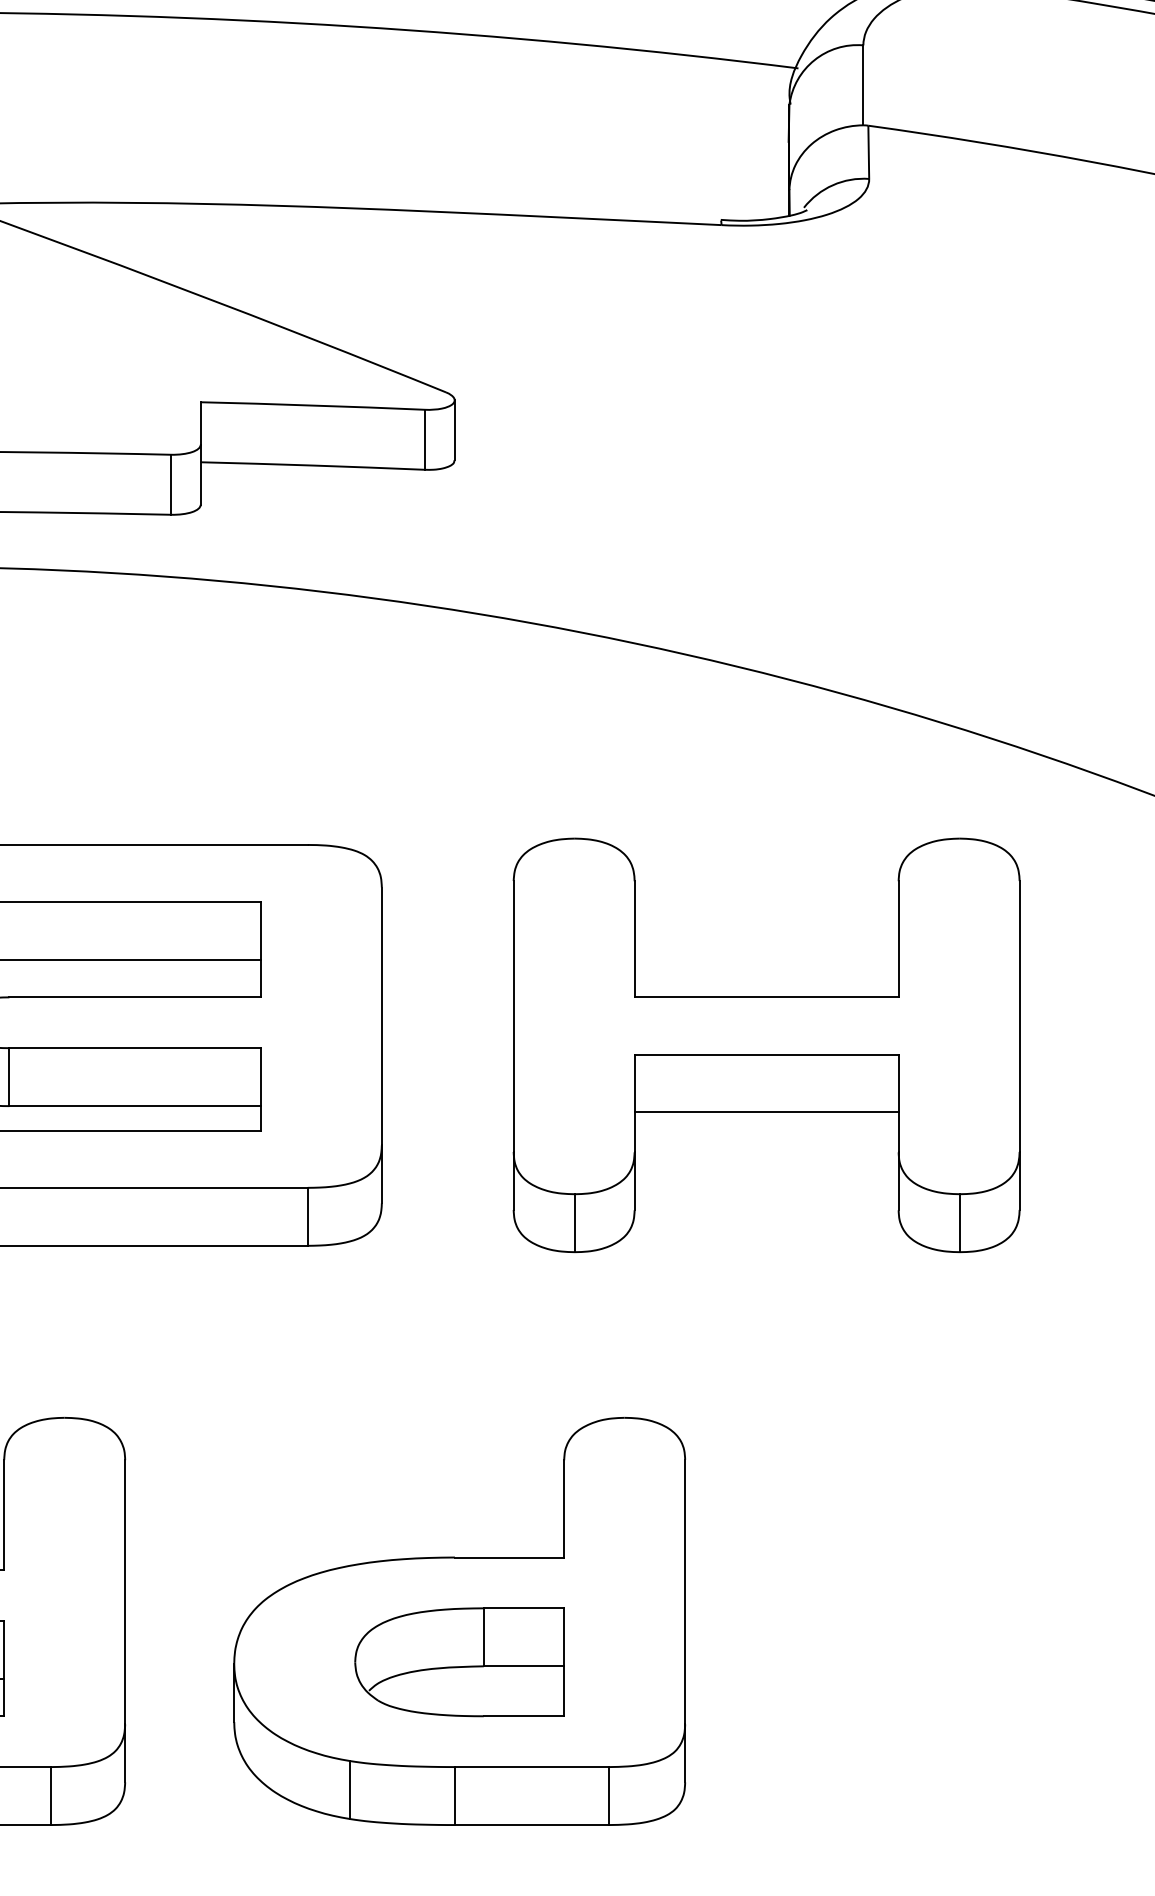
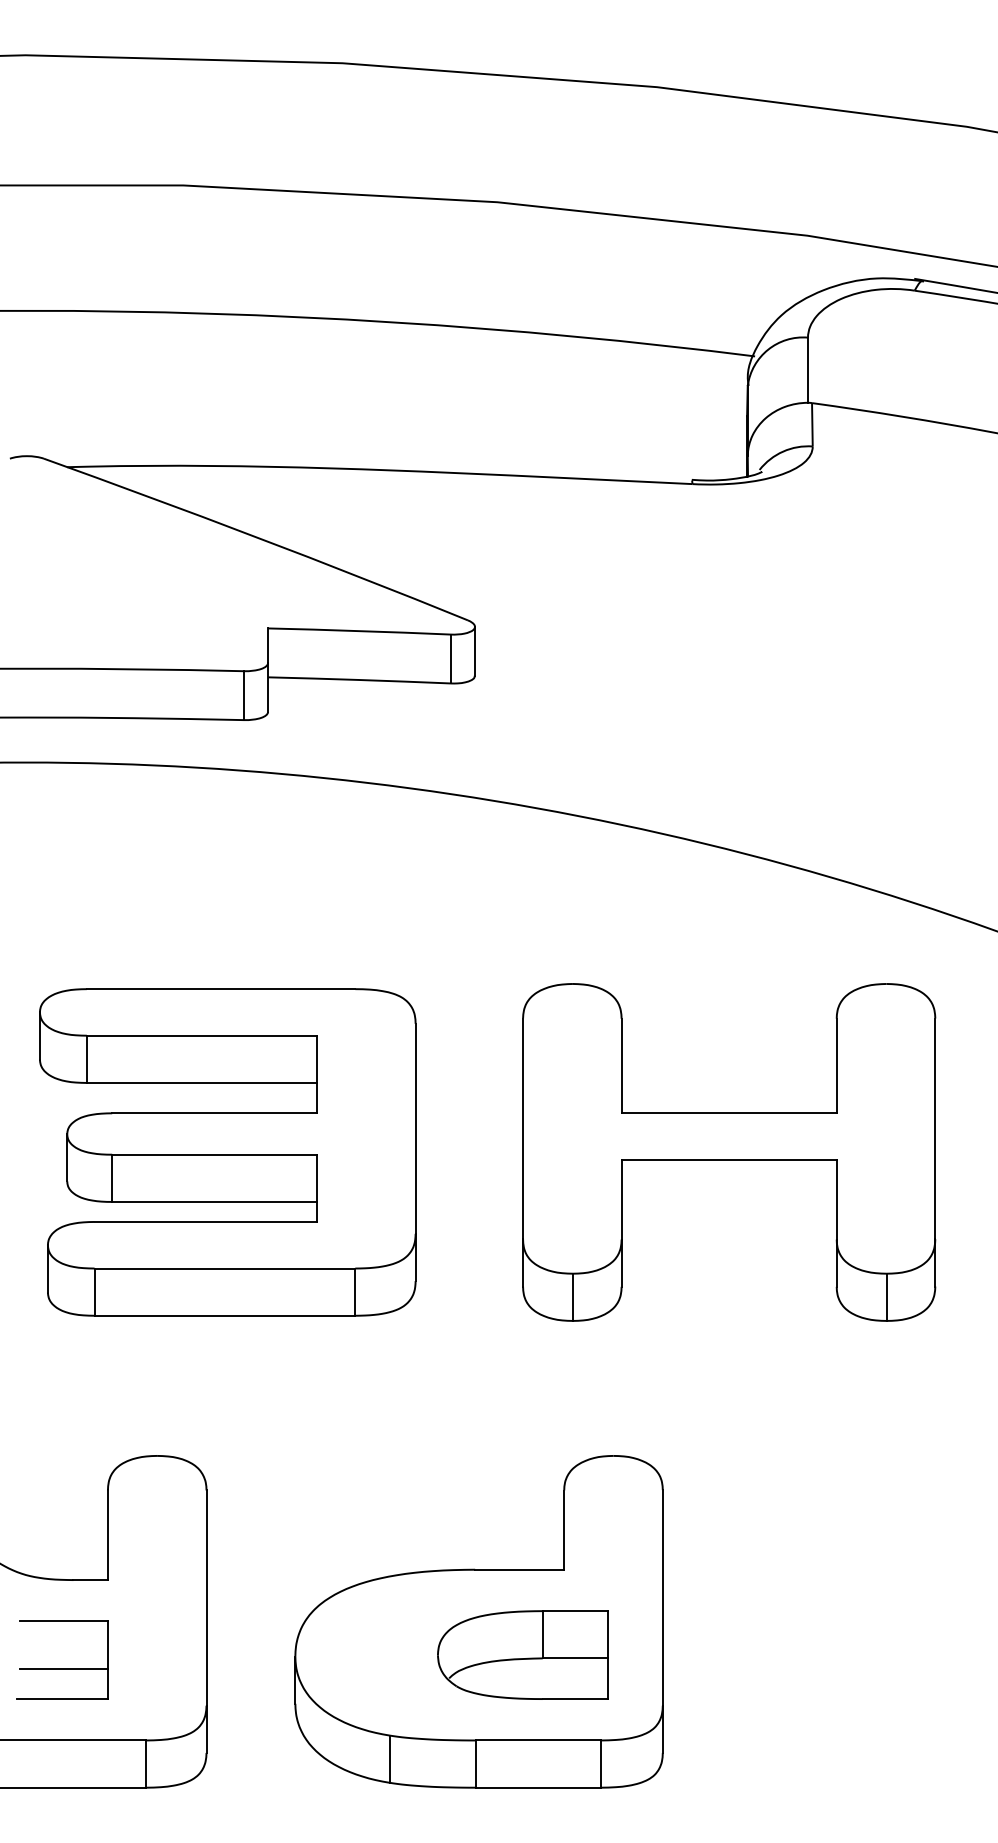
line: (765, 1112) -> (728, 1207), removed
part: (458, 1661) -> (522, 1654), moved

